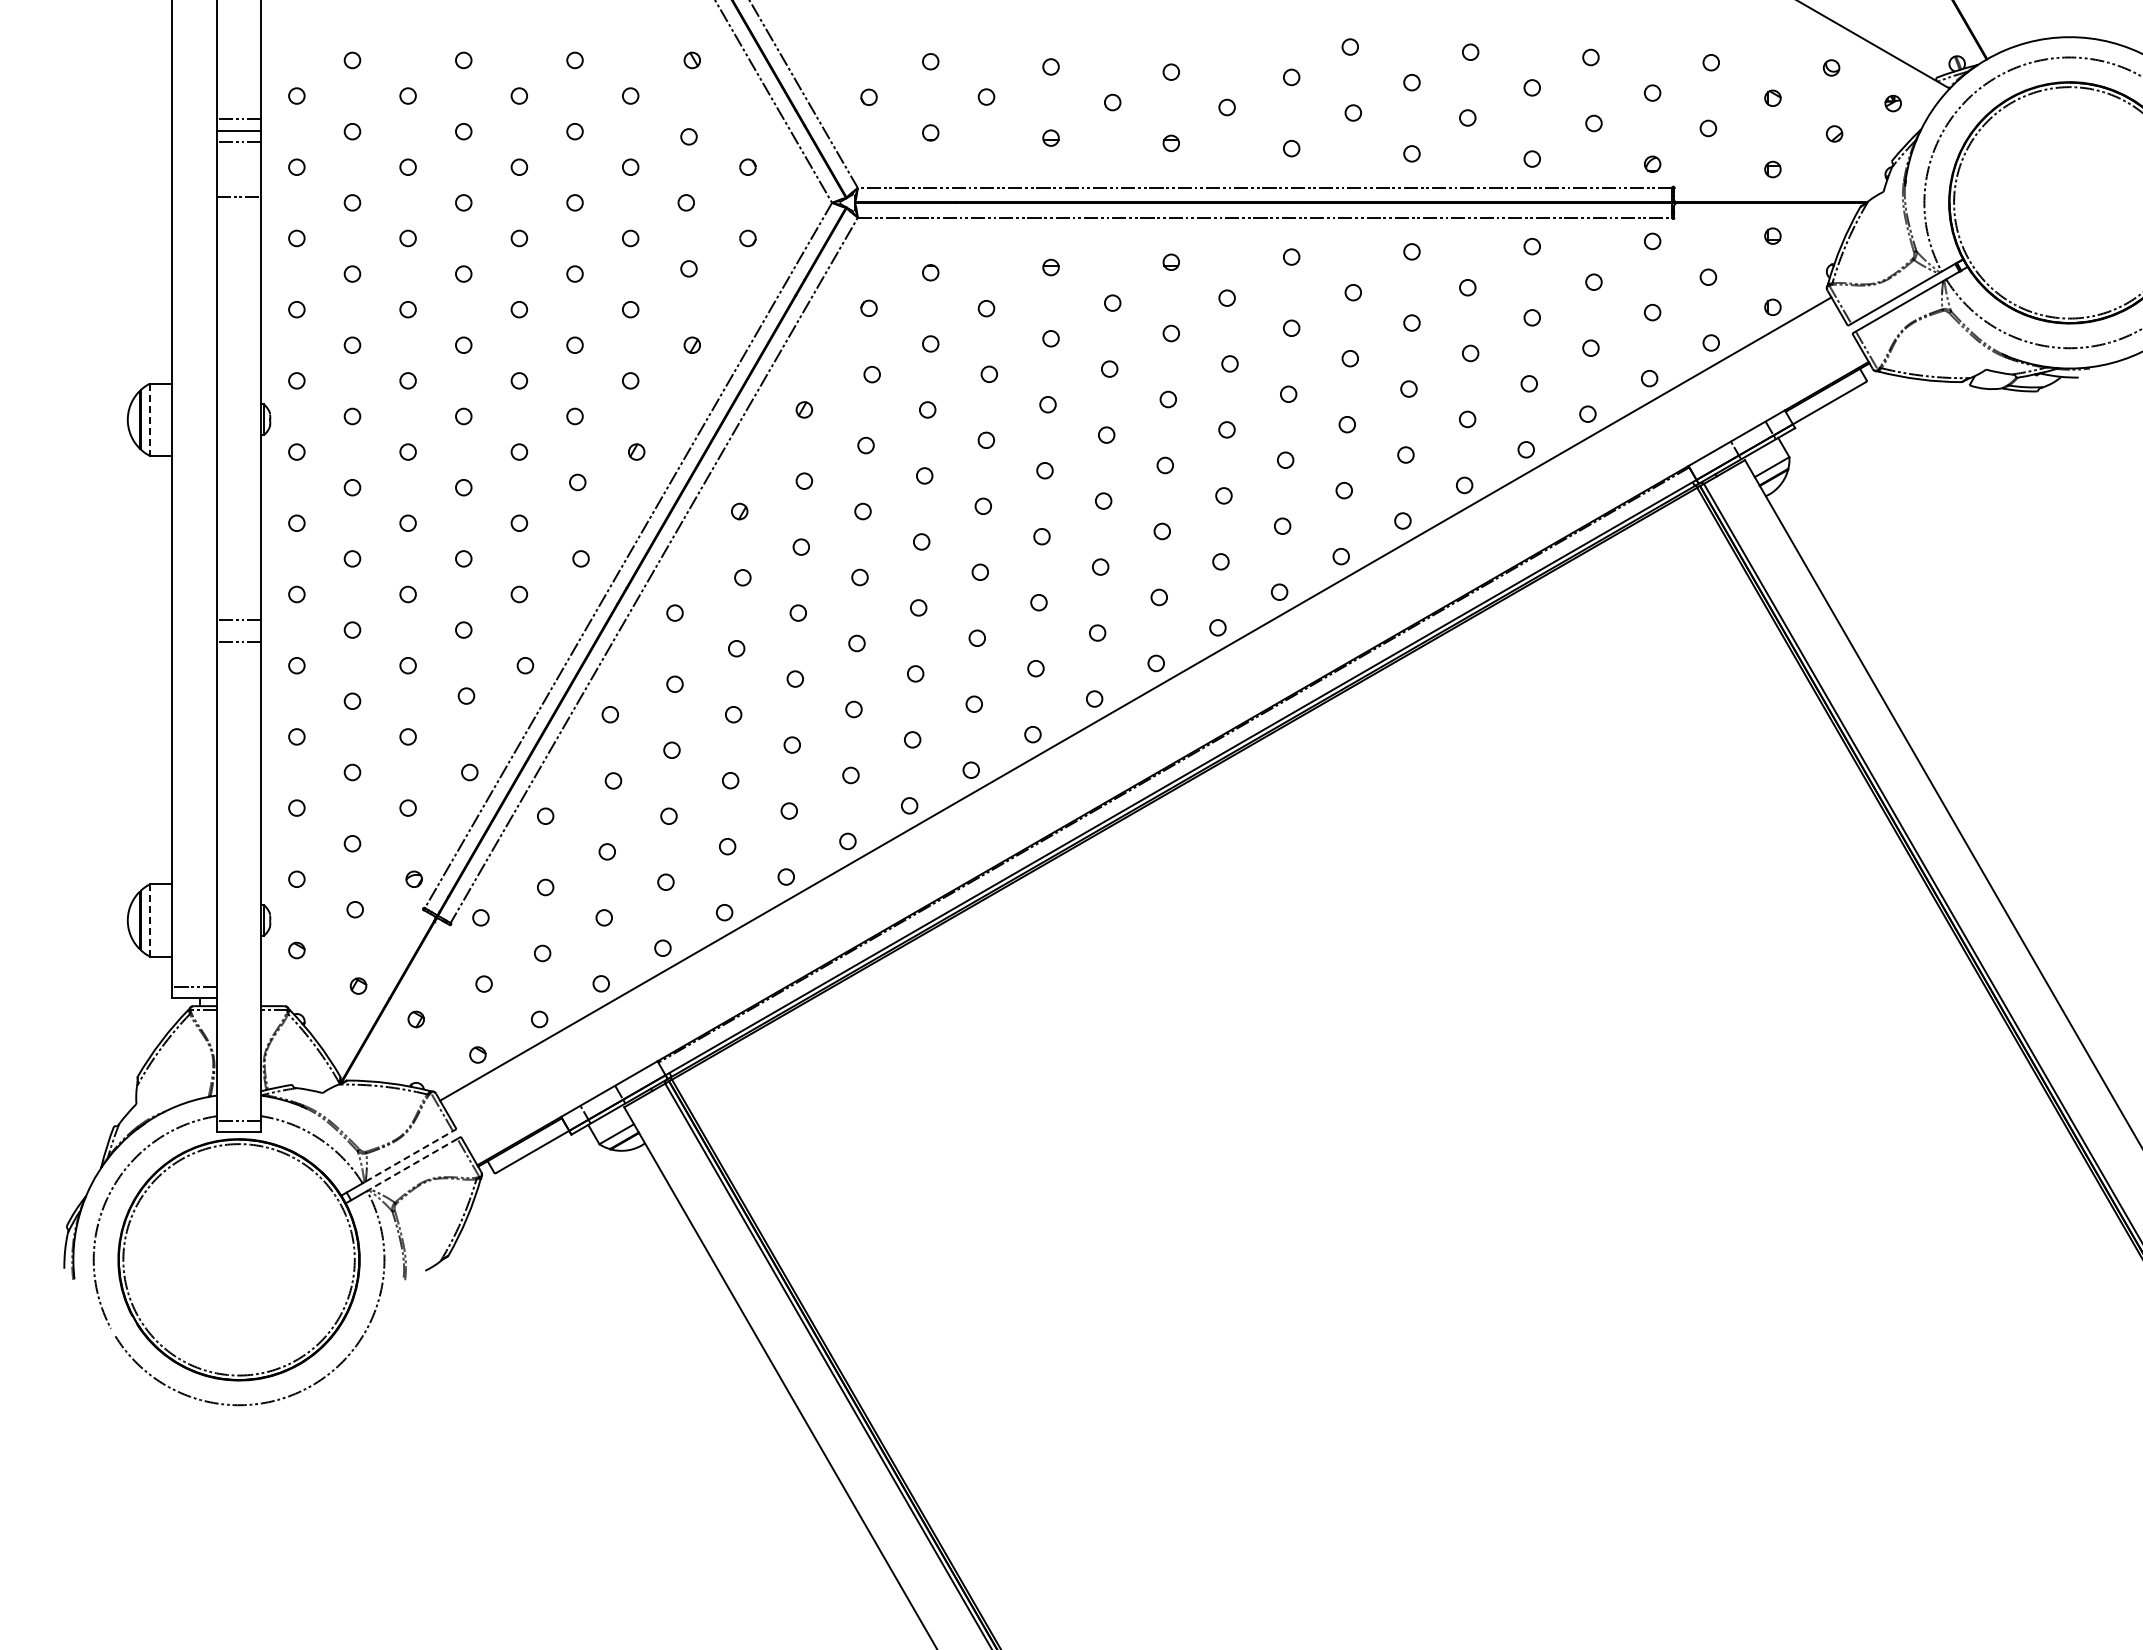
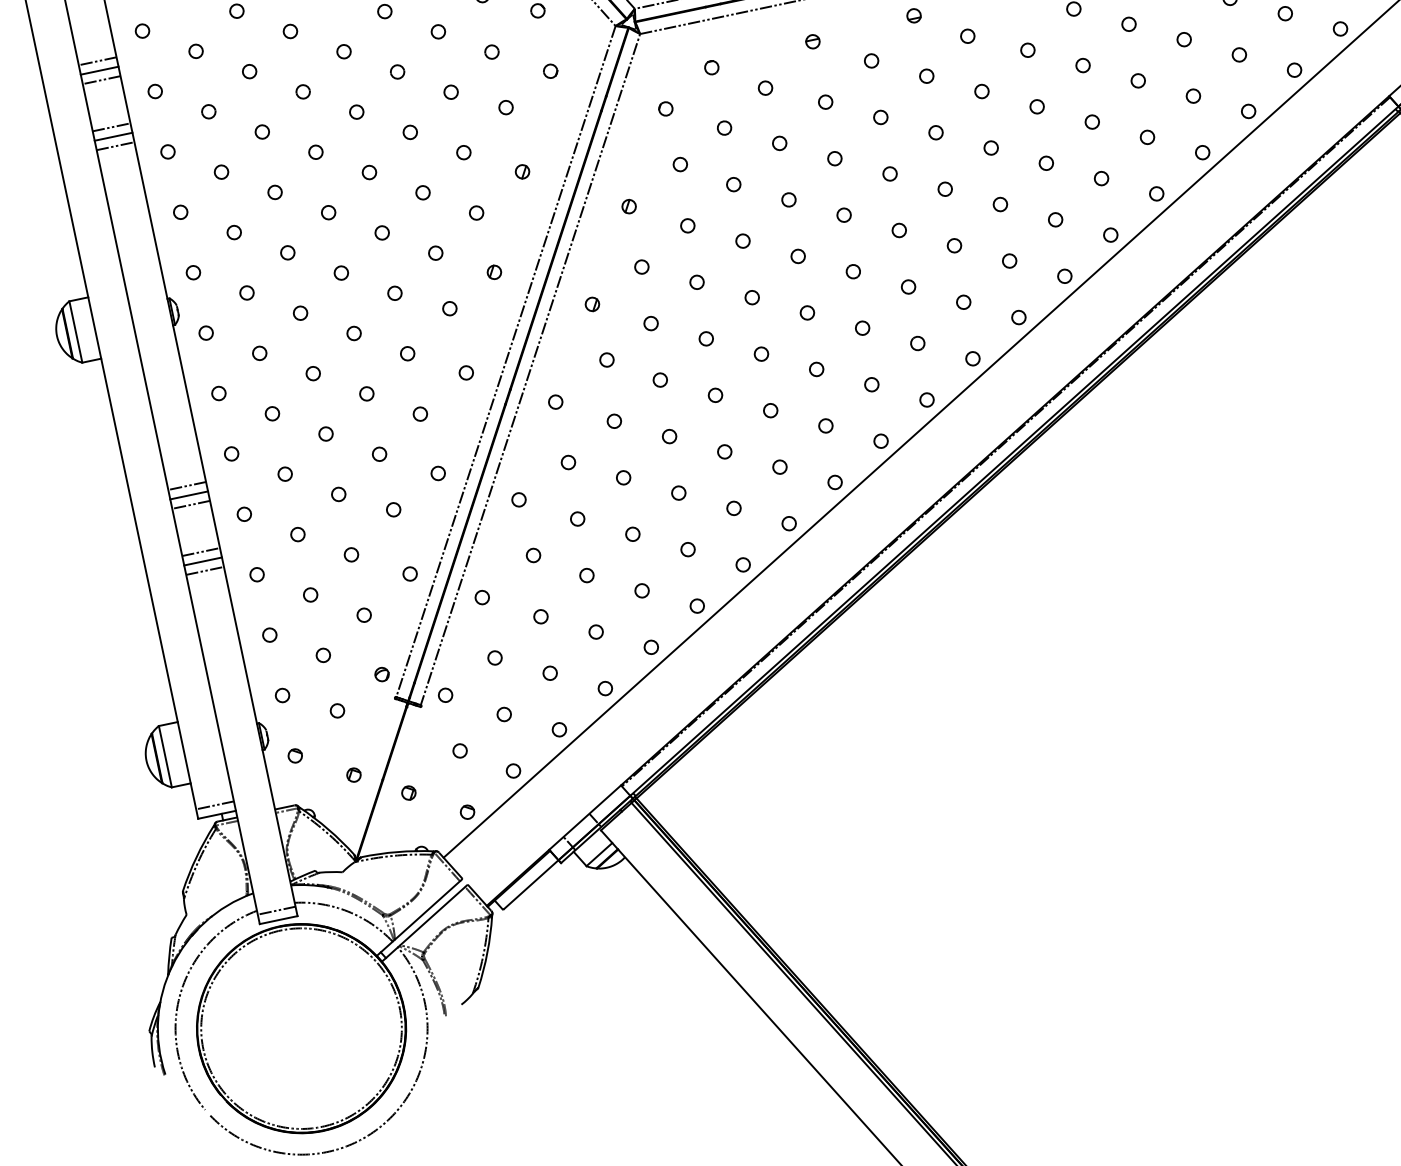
line: (238, 208) -> (113, 136), added
line: (238, 219) -> (115, 146), added
line: (150, 420) -> (76, 332), dashed -> solid
line: (238, 631) -> (188, 495), added
line: (238, 697) -> (200, 551), added
line: (238, 709) -> (202, 561), added
line: (238, 720) -> (204, 571), added
line: (150, 920) -> (165, 756), dashed -> solid
line: (409, 1156) -> (427, 910), dashed -> solid
line: (413, 1164) -> (432, 916), dashed -> solid

